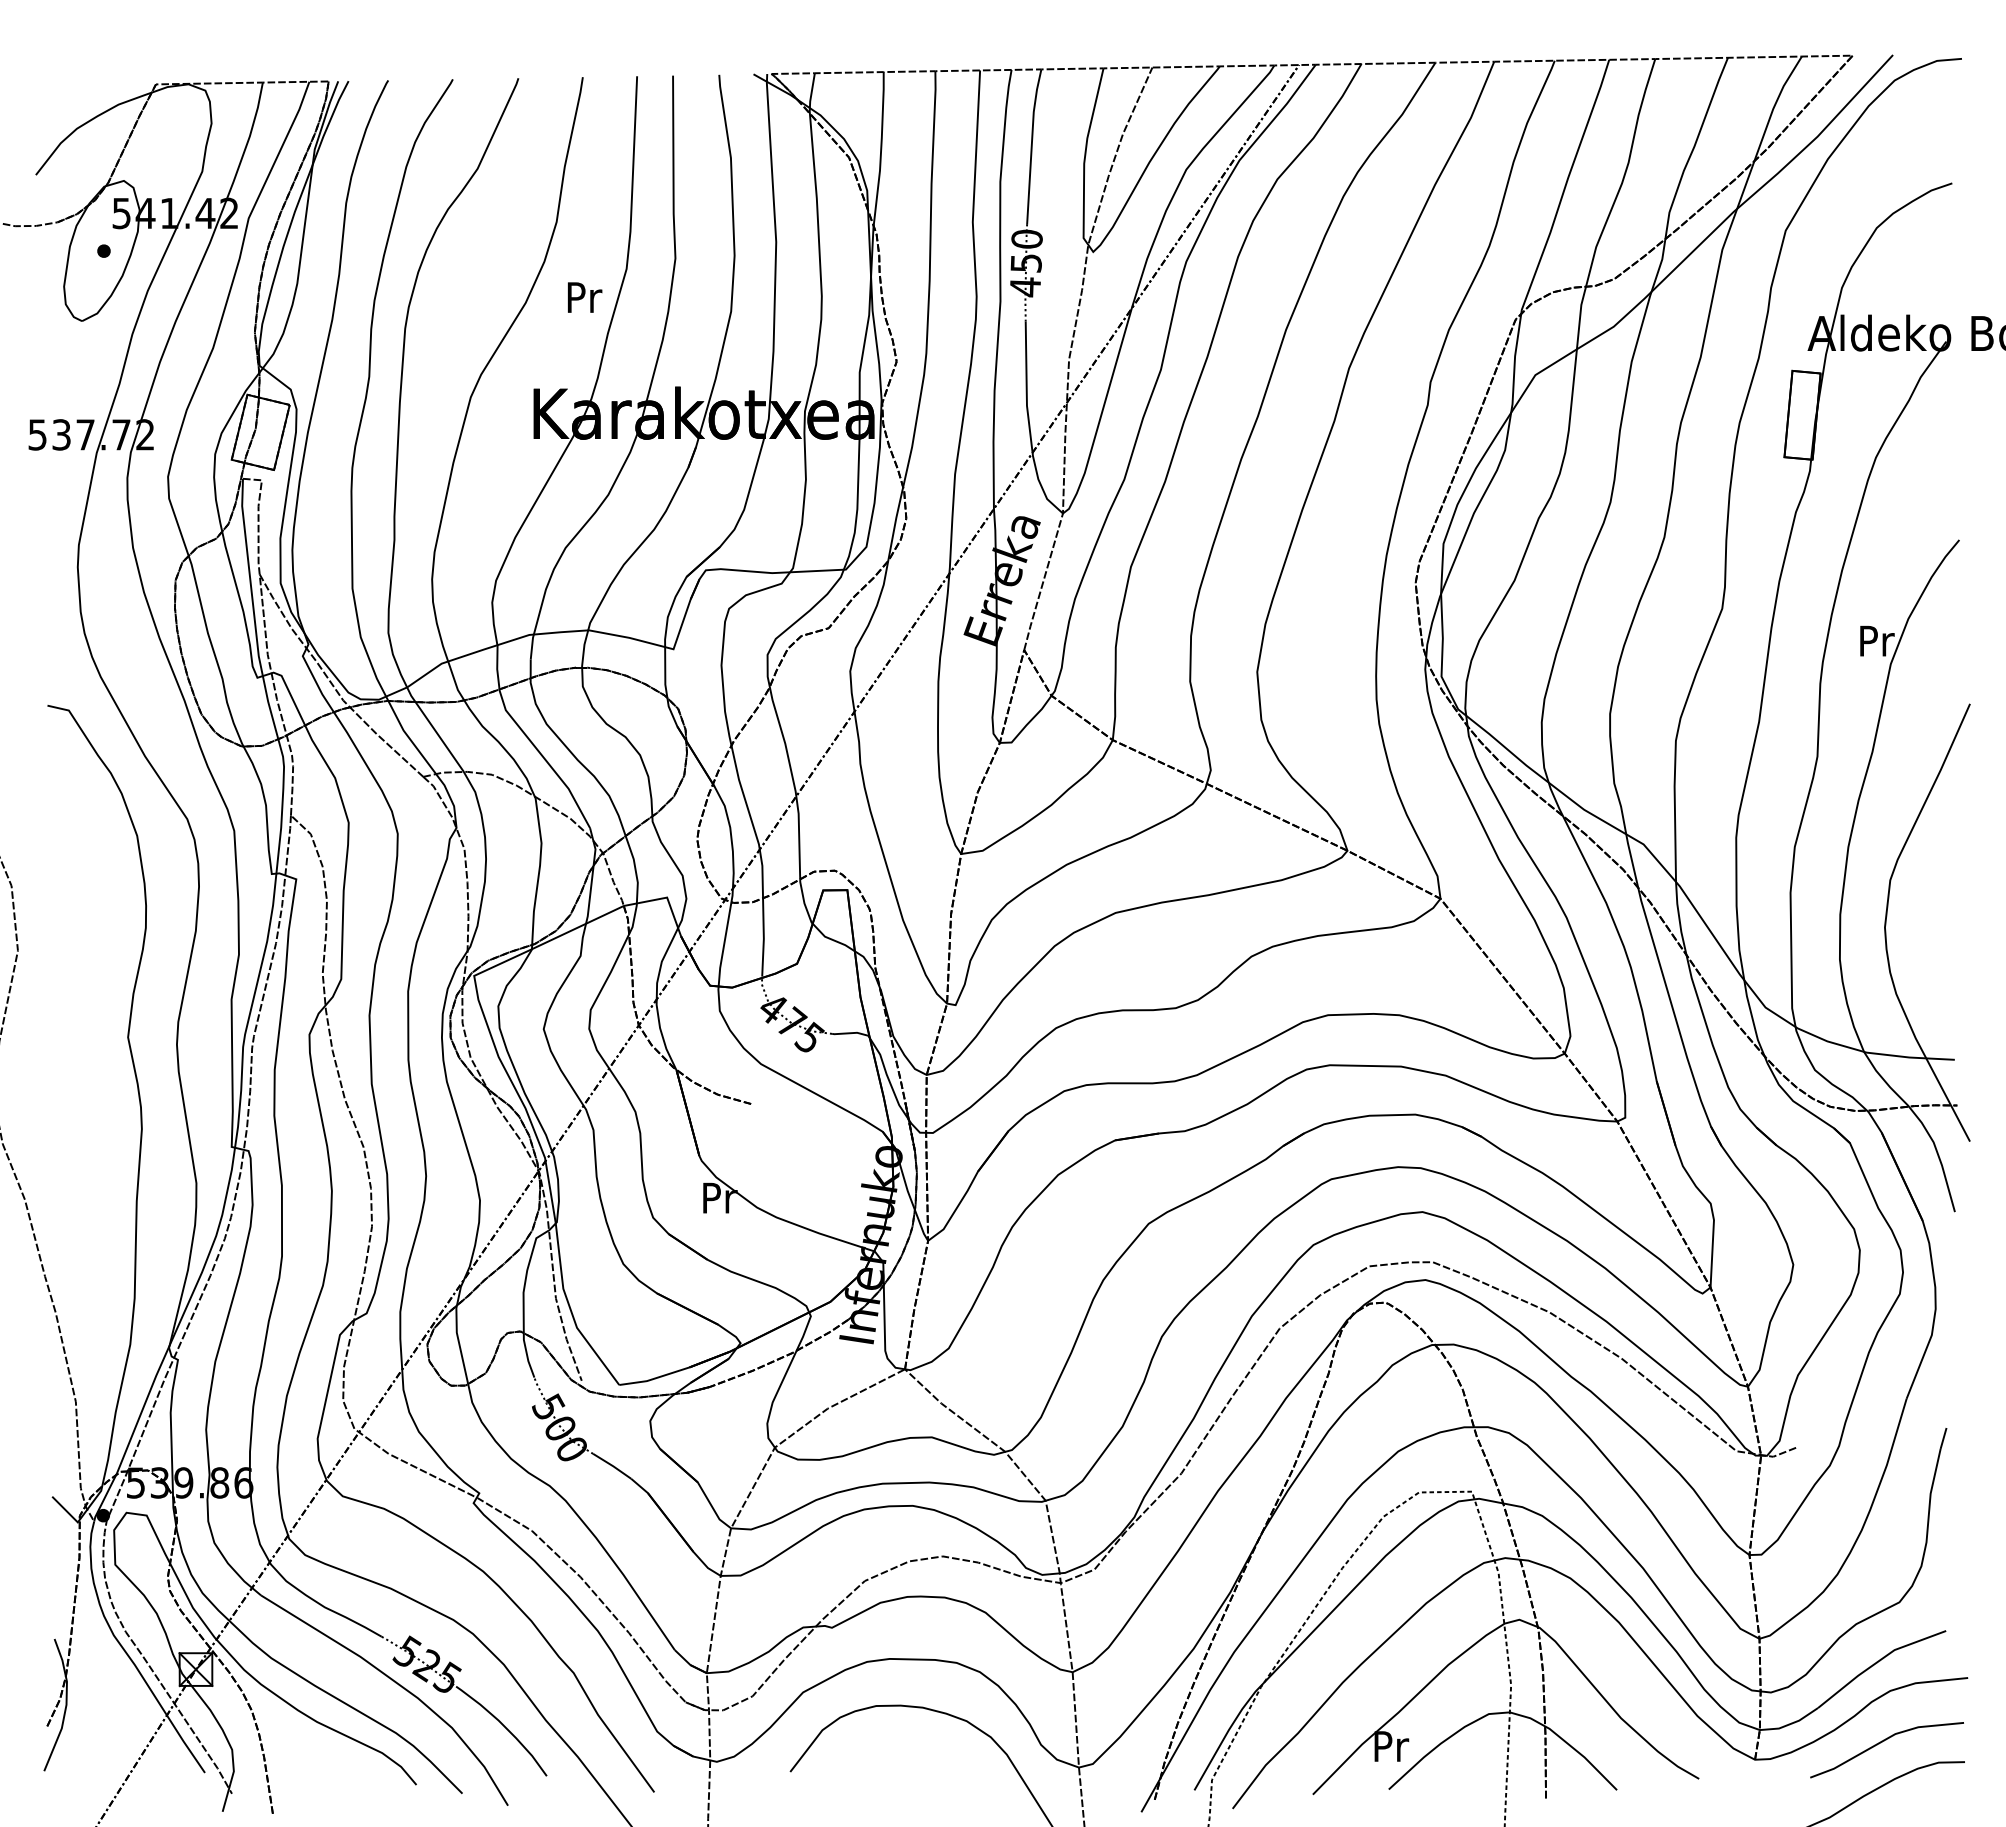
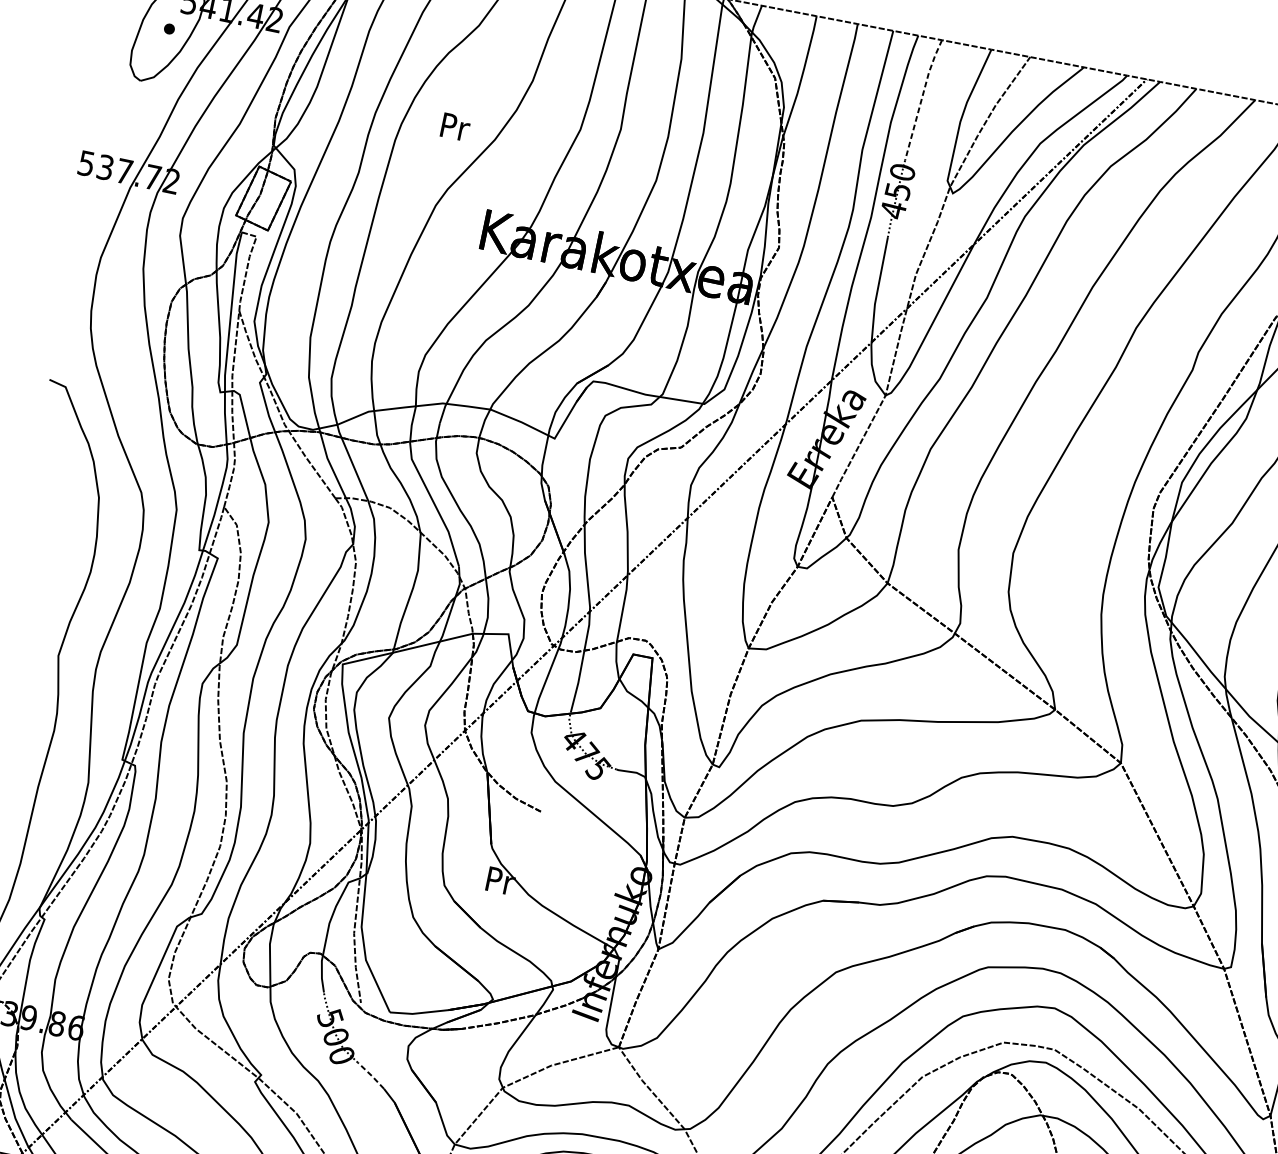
line: (1031, 145) -> (921, 98), solid -> dashed
text: (585, 297) -> (456, 127), moved
line: (612, 1465) -> (371, 1075), solid -> dashed

